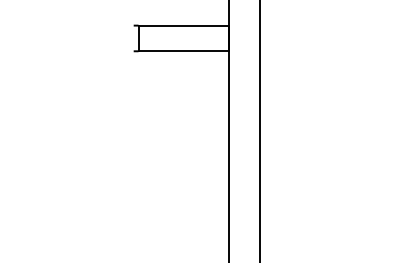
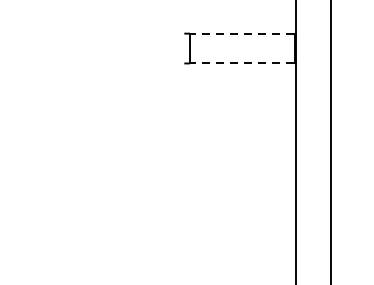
line: (183, 25) -> (242, 33), solid -> dashed
line: (183, 51) -> (242, 63), solid -> dashed

